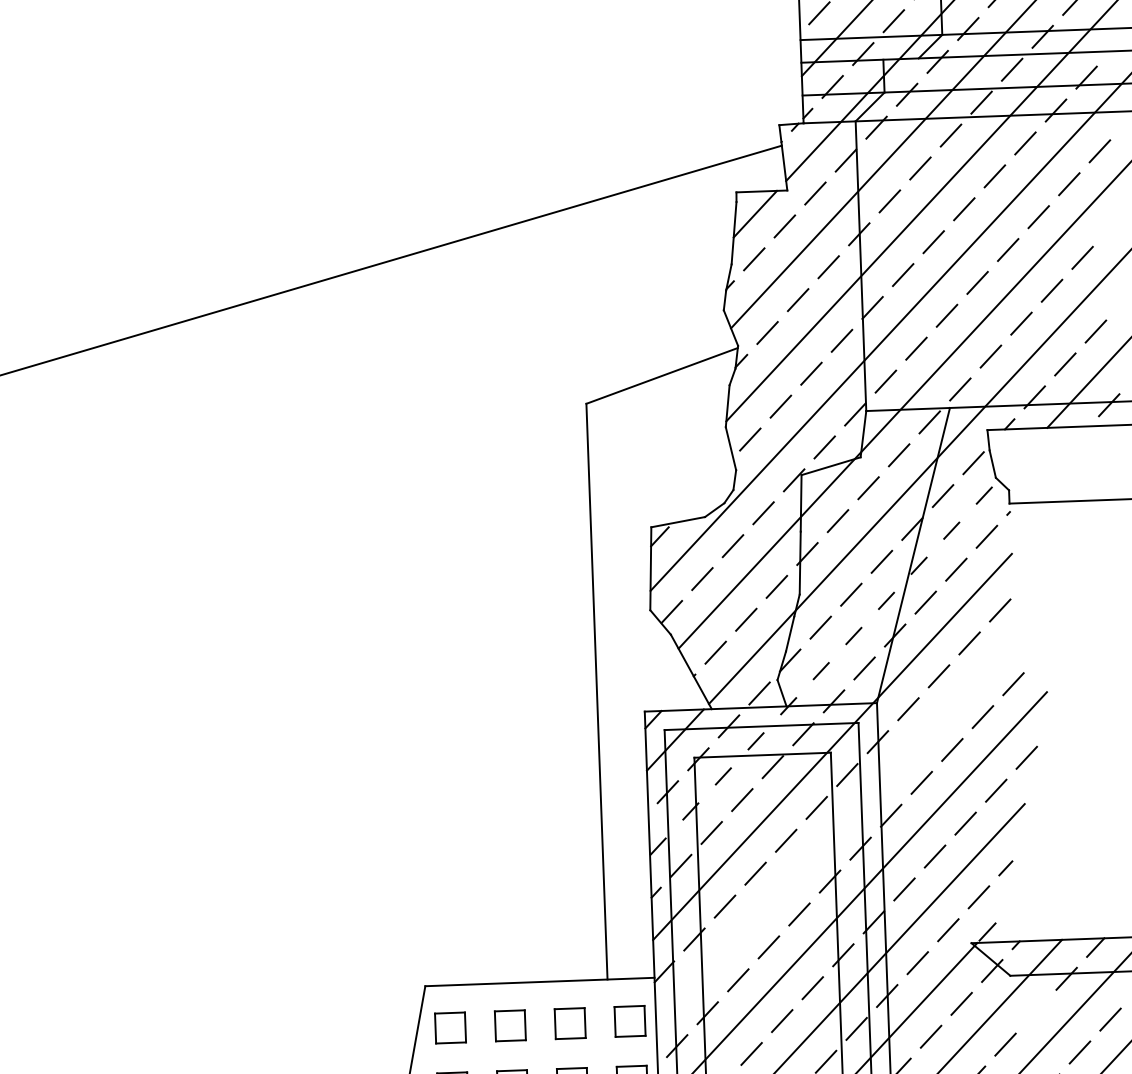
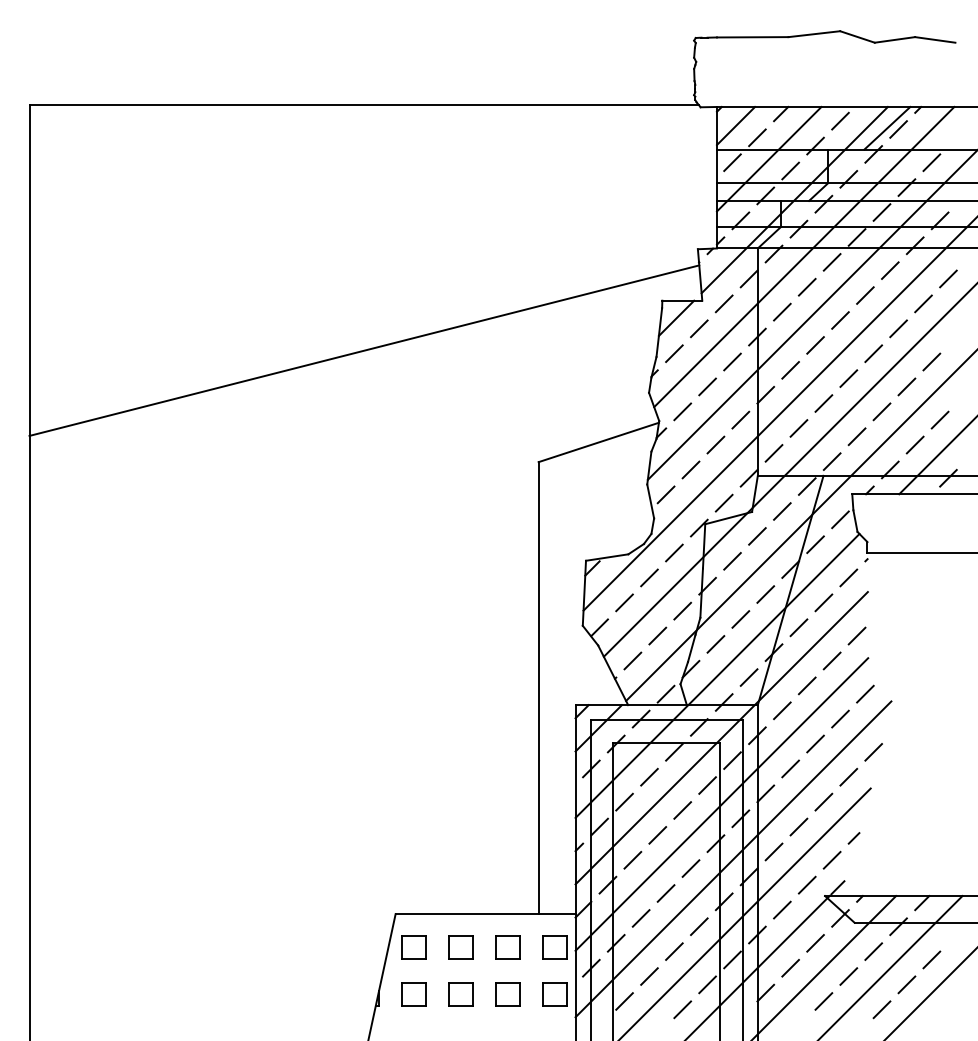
line: (824, 667) -> (717, 675), dashed -> solid
line: (835, 831) -> (721, 804), added
line: (1035, 1011) -> (873, 951), added

